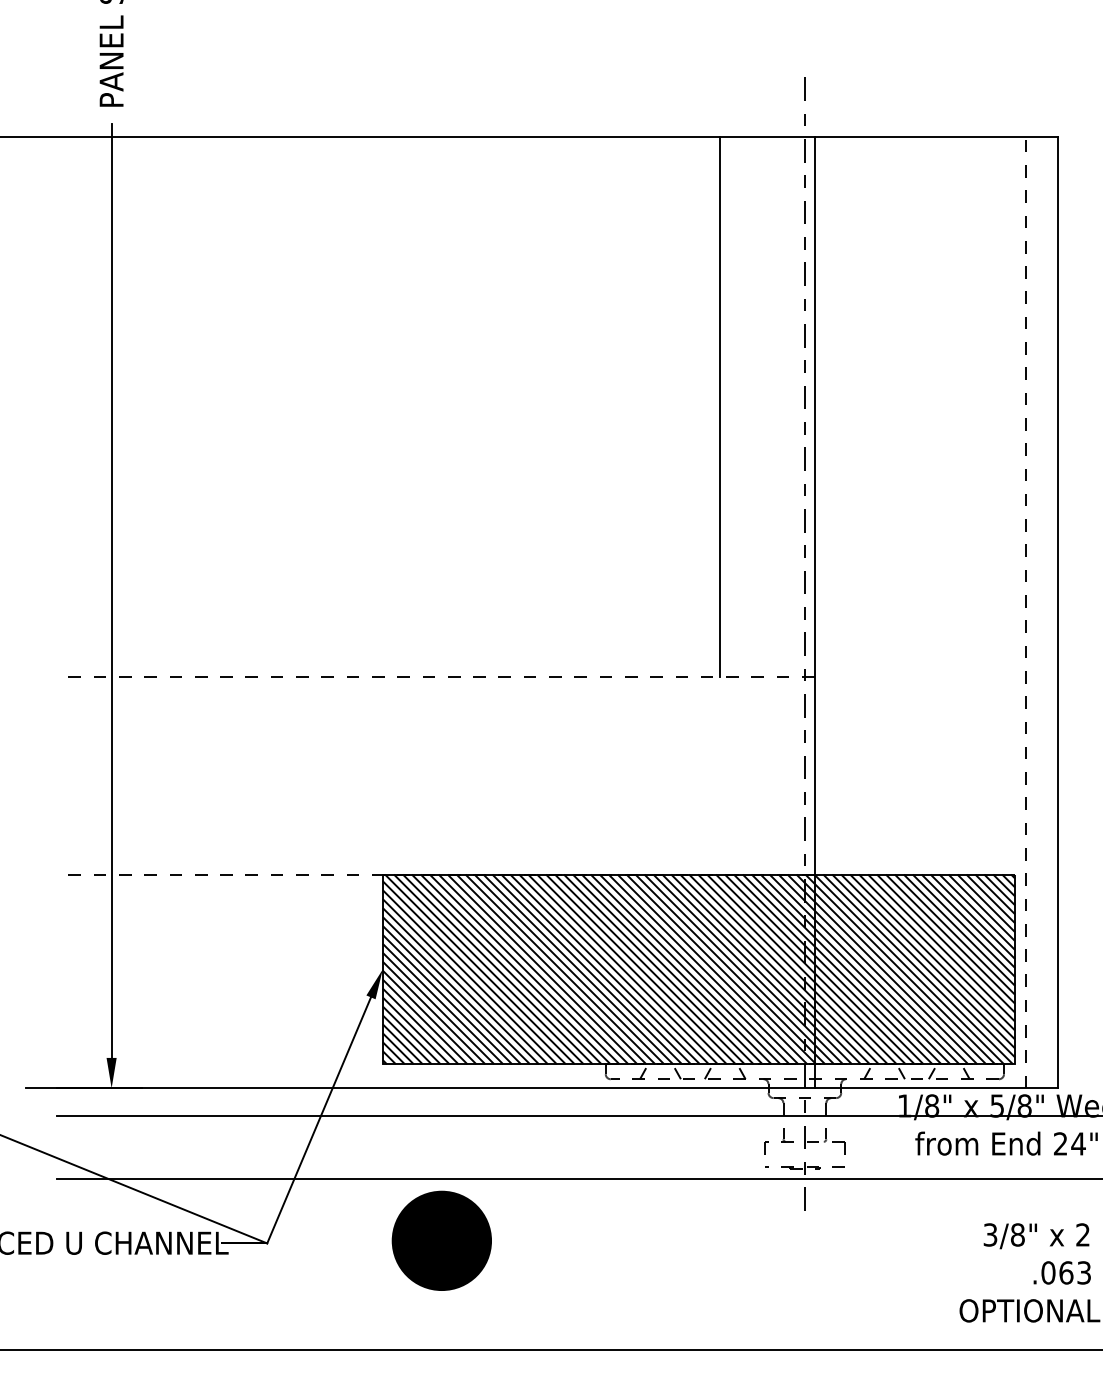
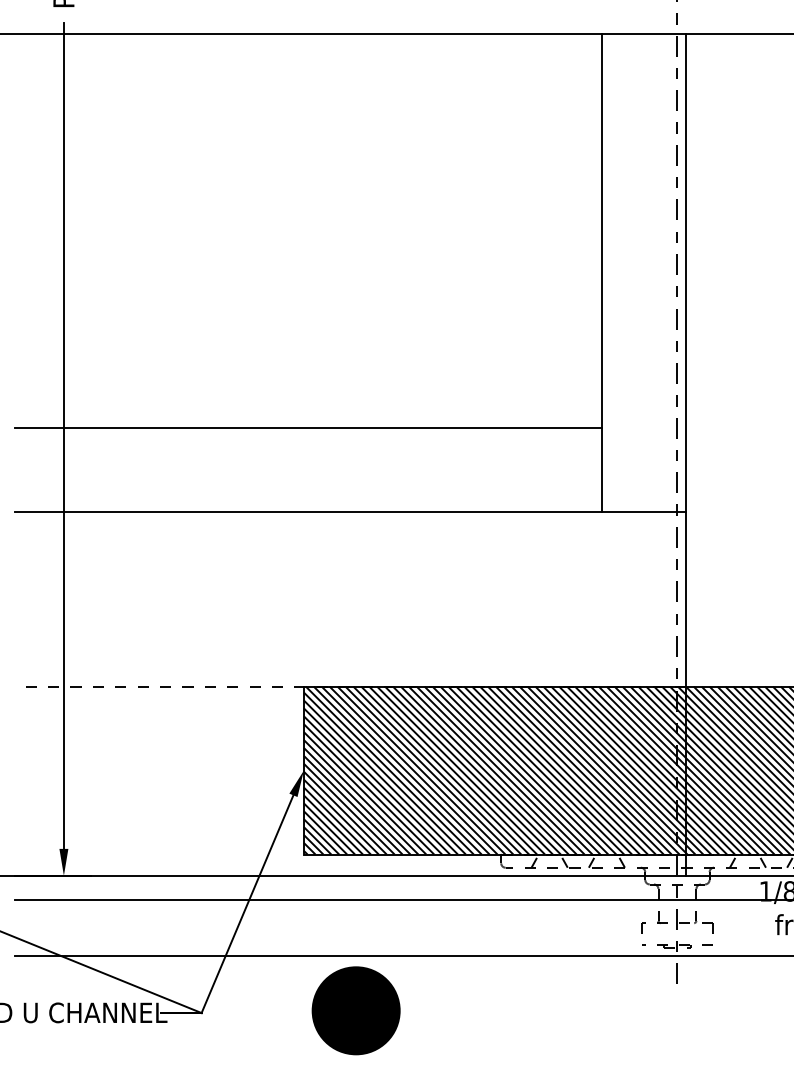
line: (387, 582) -> (308, 428), added
line: (435, 677) -> (350, 512), dashed -> solid

